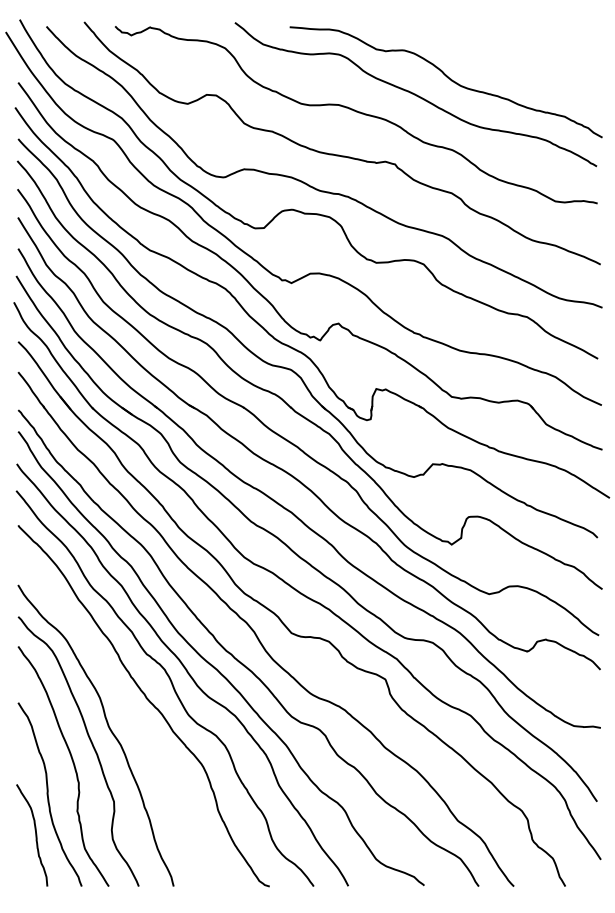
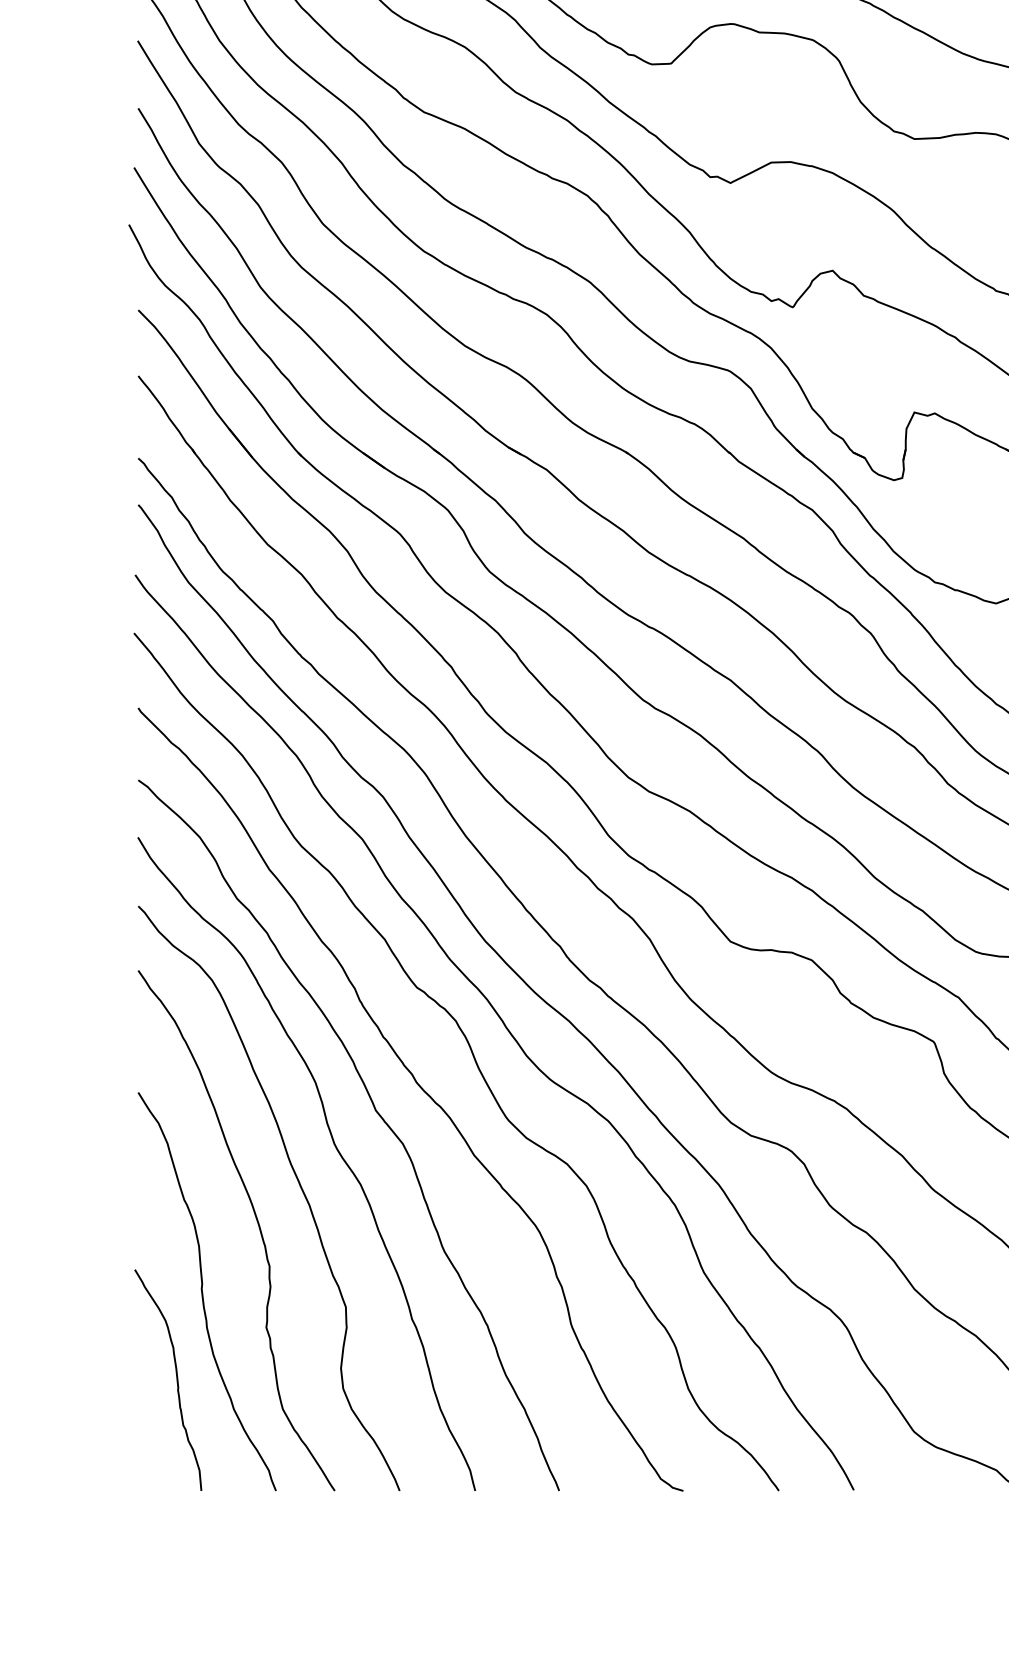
curve: (127, 712) -> (375, 1113), added

